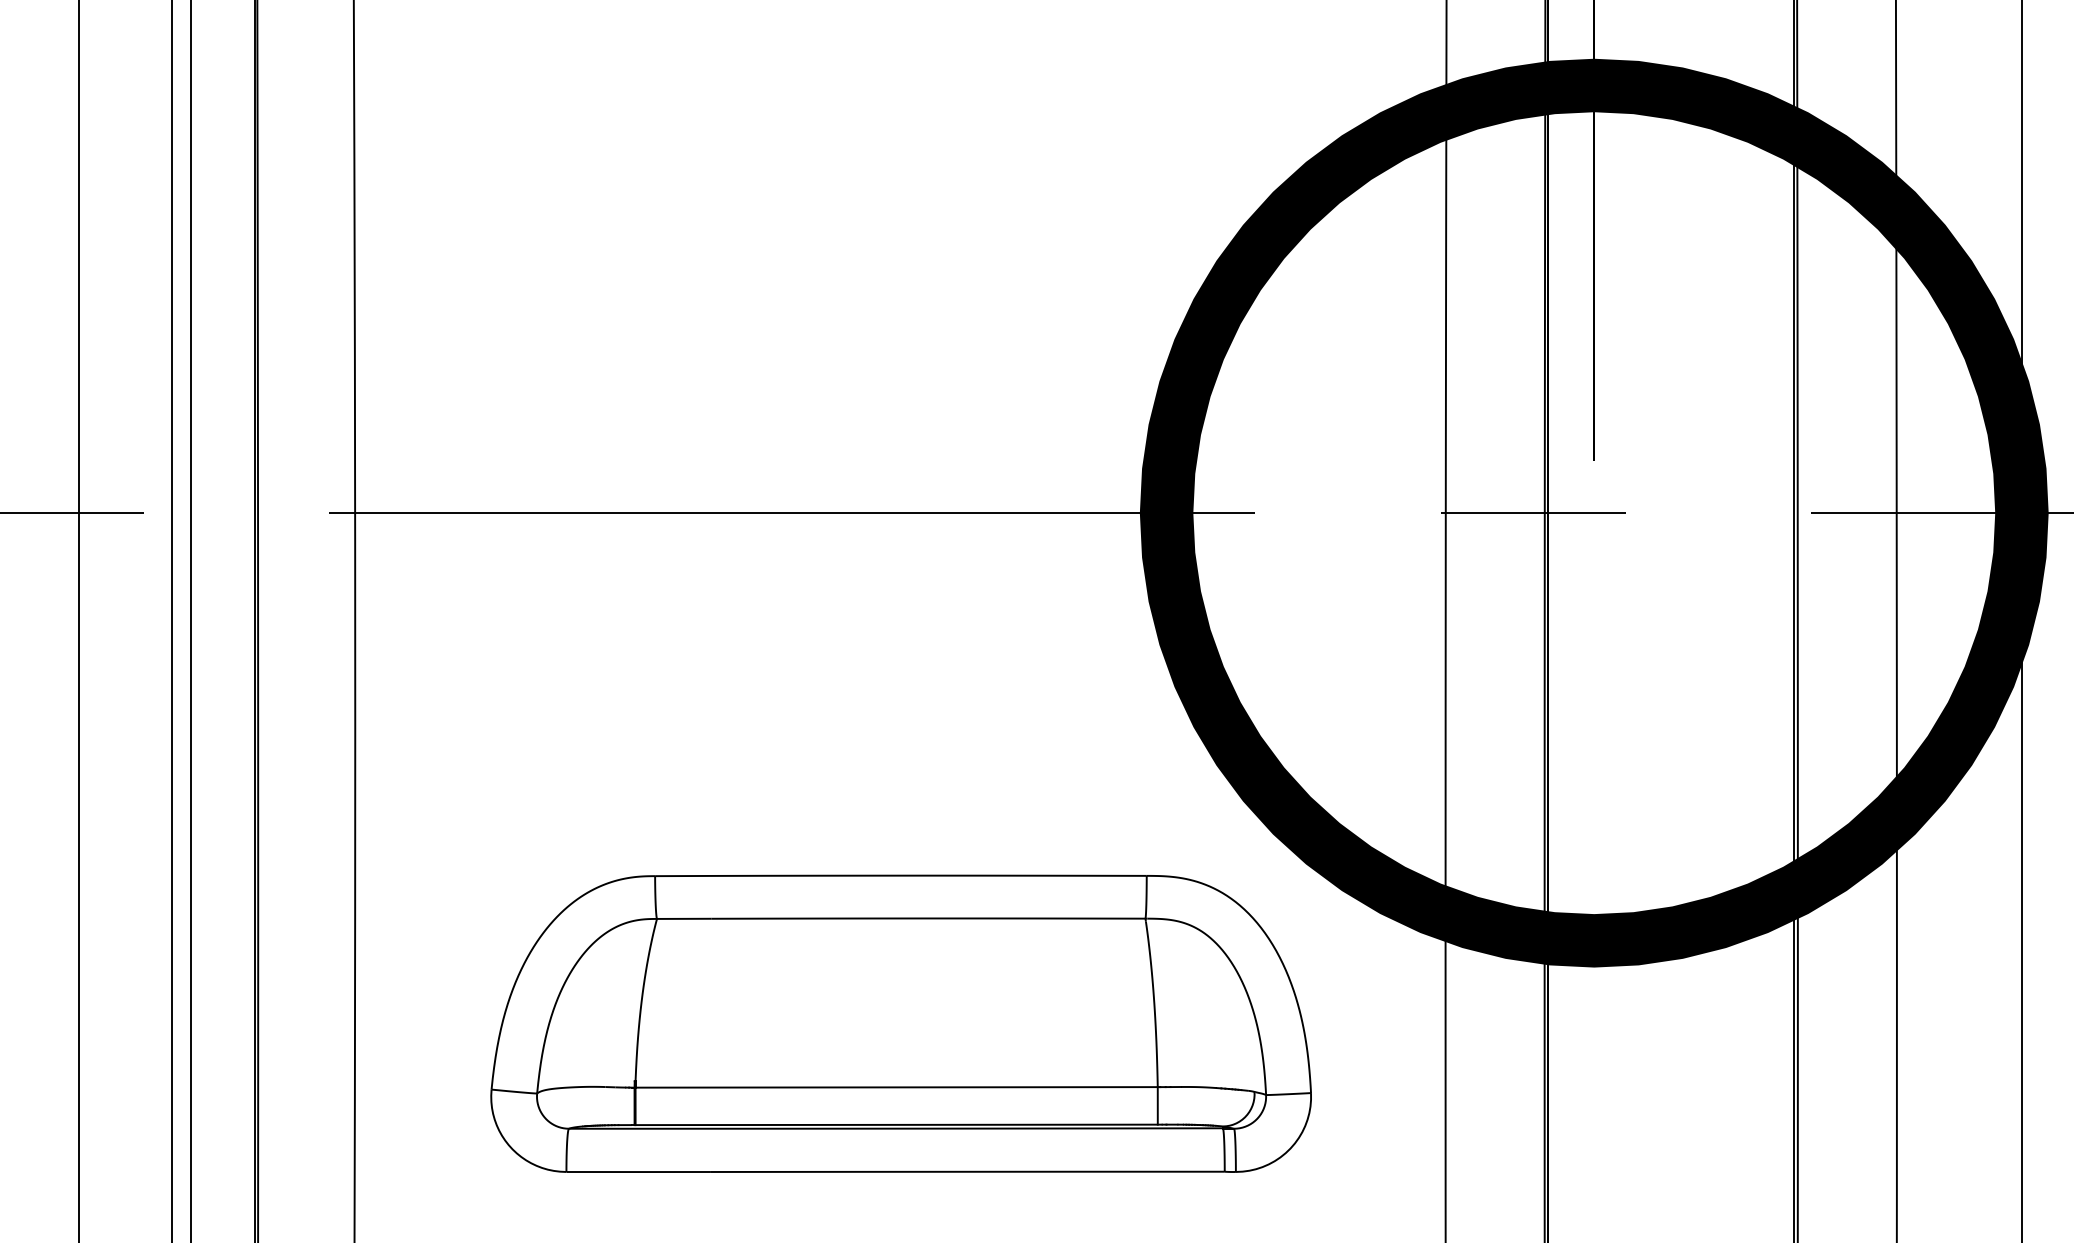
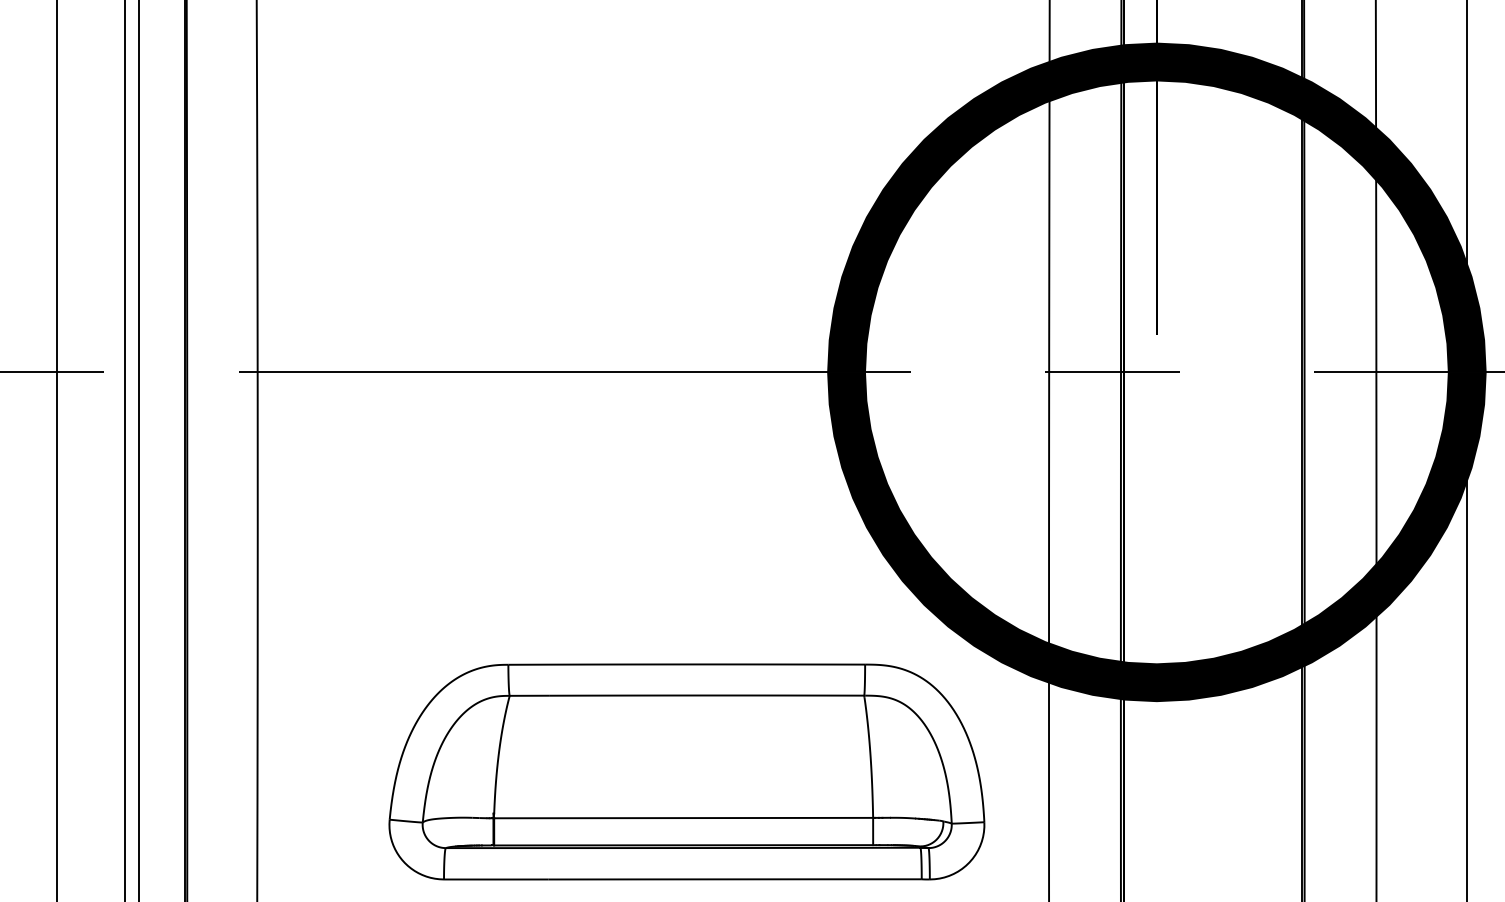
part: (900, 1023) -> (686, 771), moved

